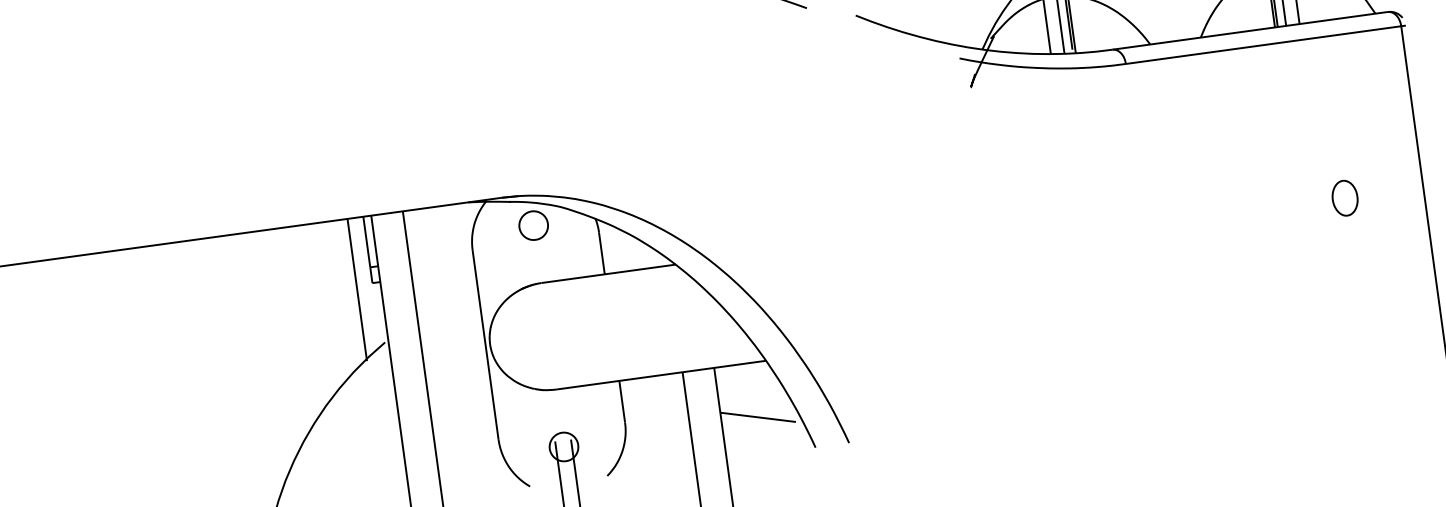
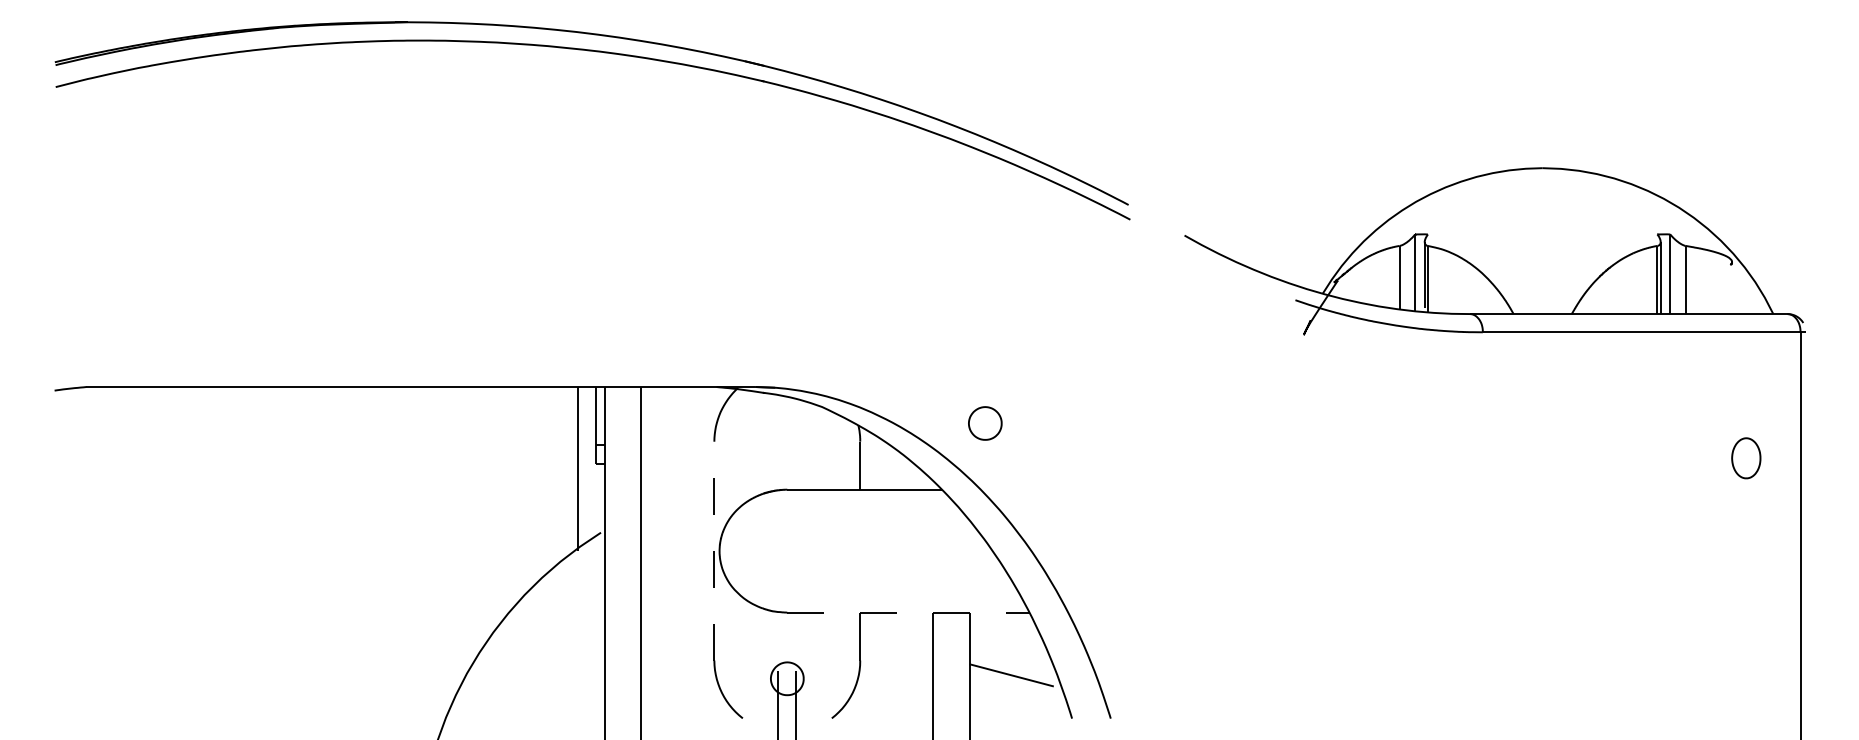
part: (1345, 198) -> (1746, 458), moved
part: (533, 225) -> (985, 423), moved
line: (485, 344) -> (714, 550), solid -> dashed
line: (661, 375) -> (908, 612), solid -> dashed

